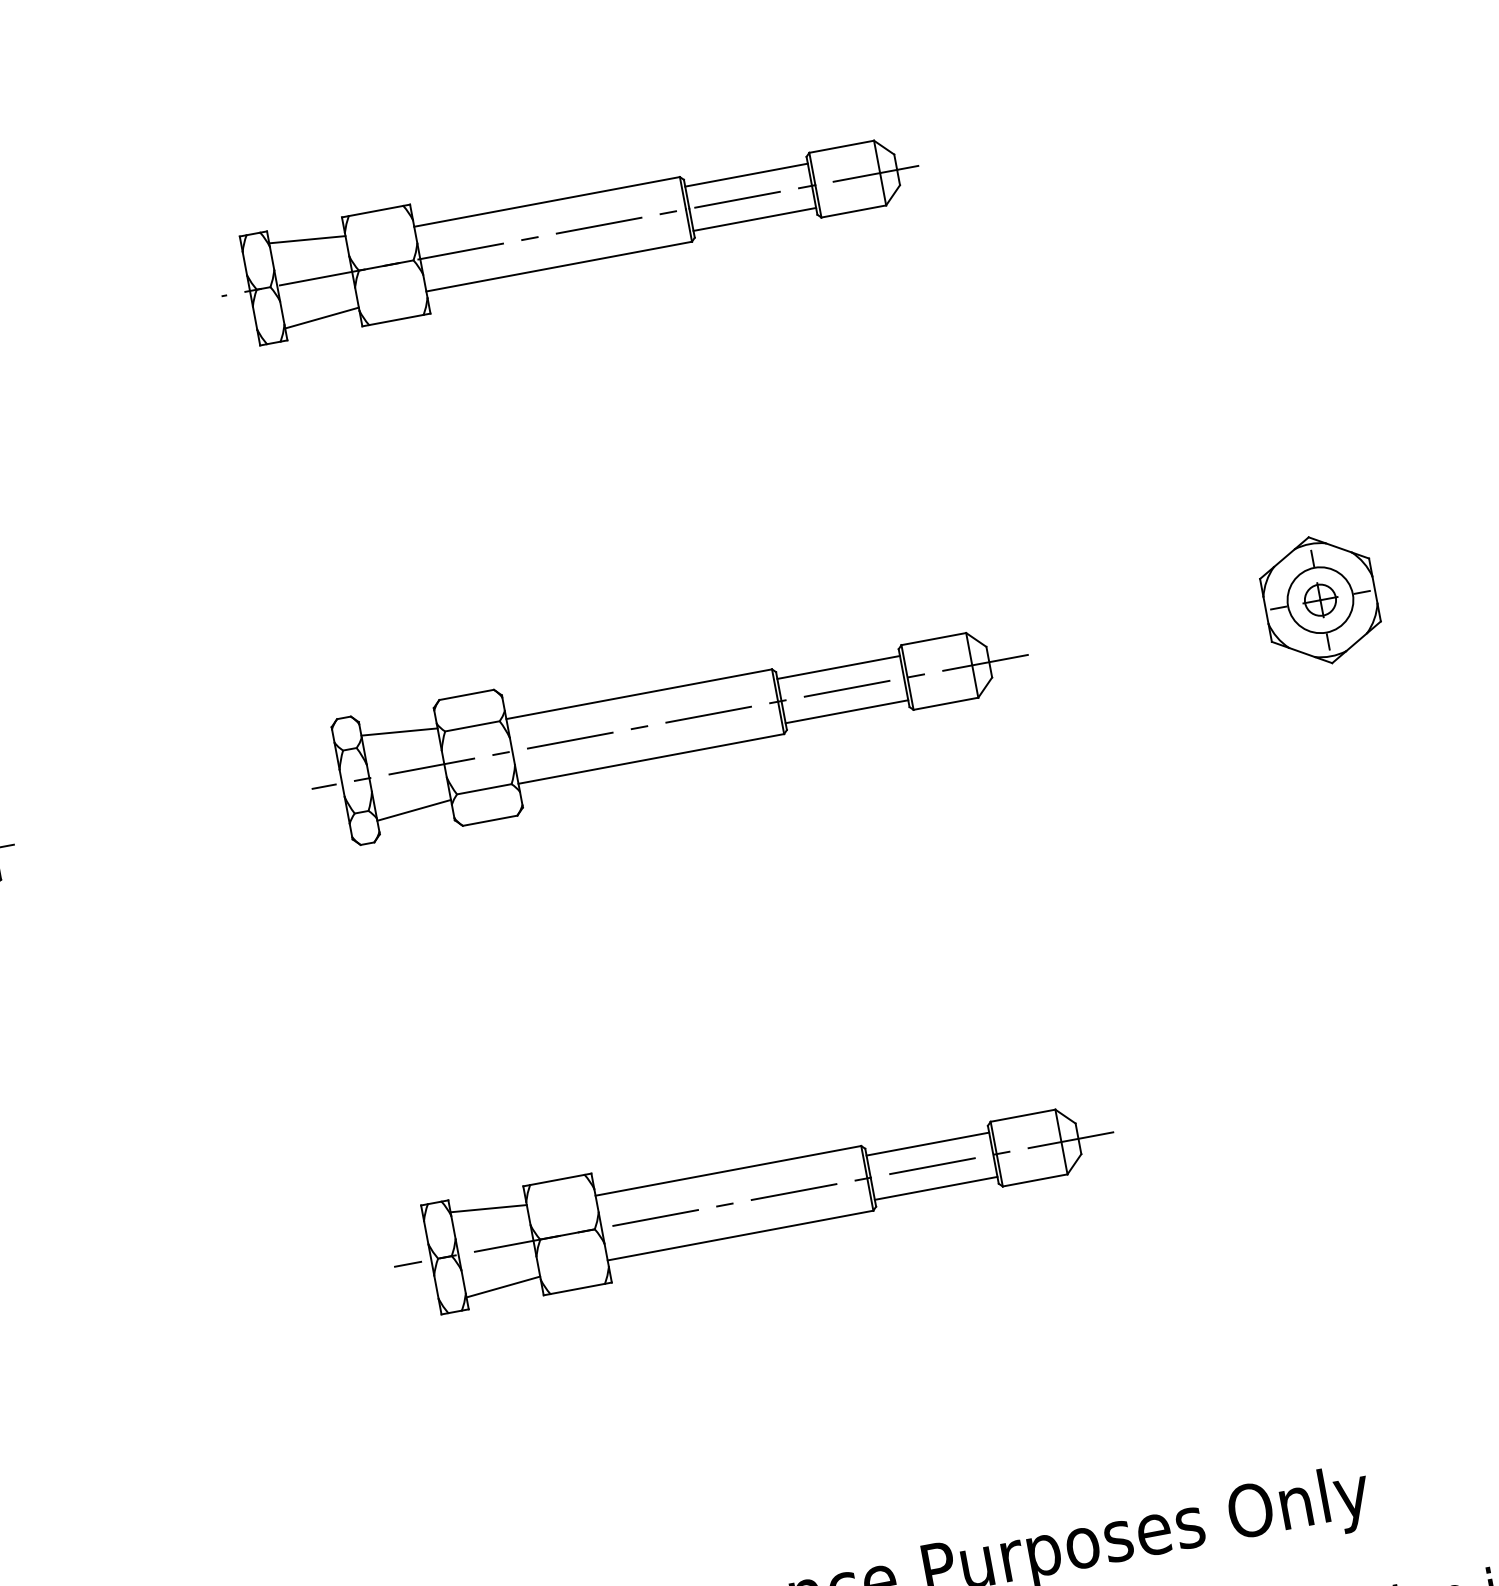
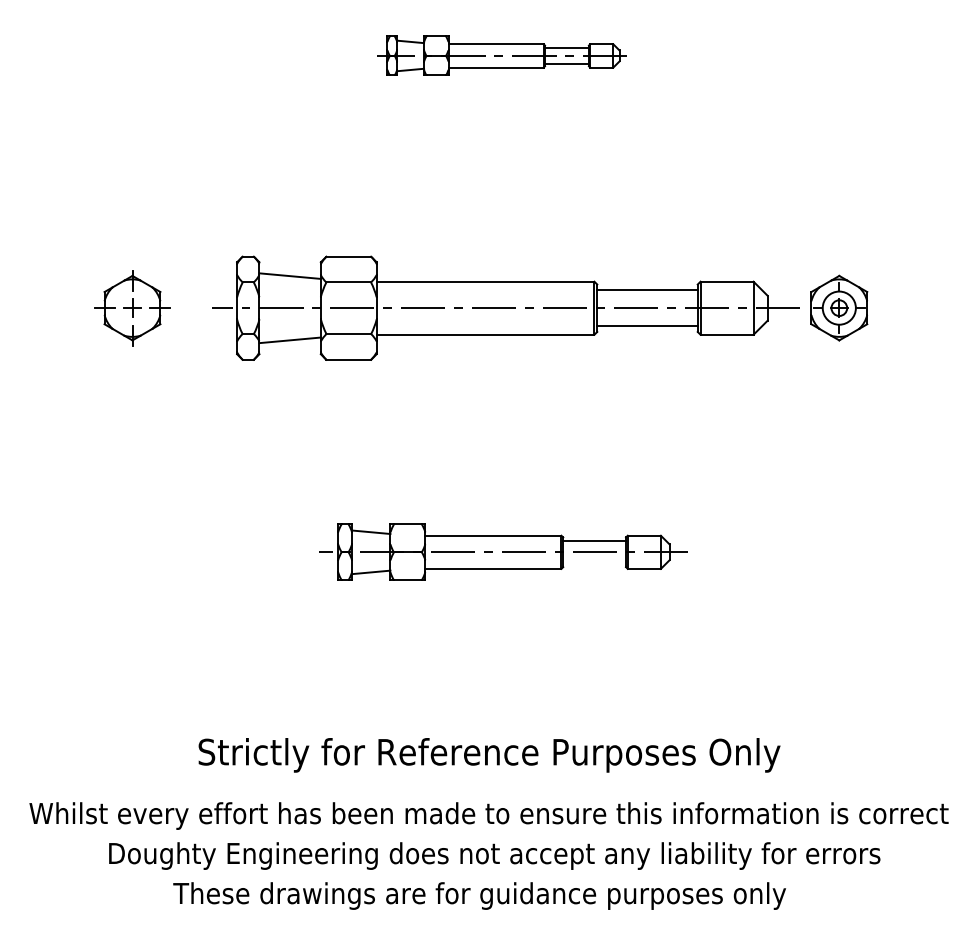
part: (570, 230) -> (502, 55), size x0.7
part: (670, 720) -> (506, 307), size x1.6
line: (935, 1188) -> (594, 563), removed

